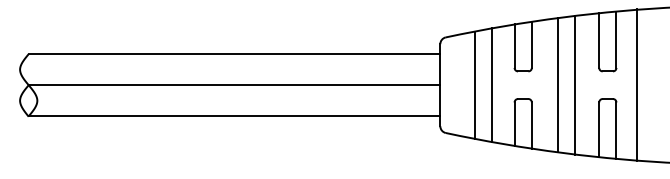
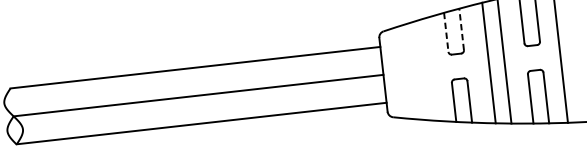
line: (531, 44) -> (461, 29), solid -> dashed
line: (514, 46) -> (446, 32), solid -> dashed
line: (474, 84) -> (414, 70), removed
line: (492, 85) -> (430, 69), removed

